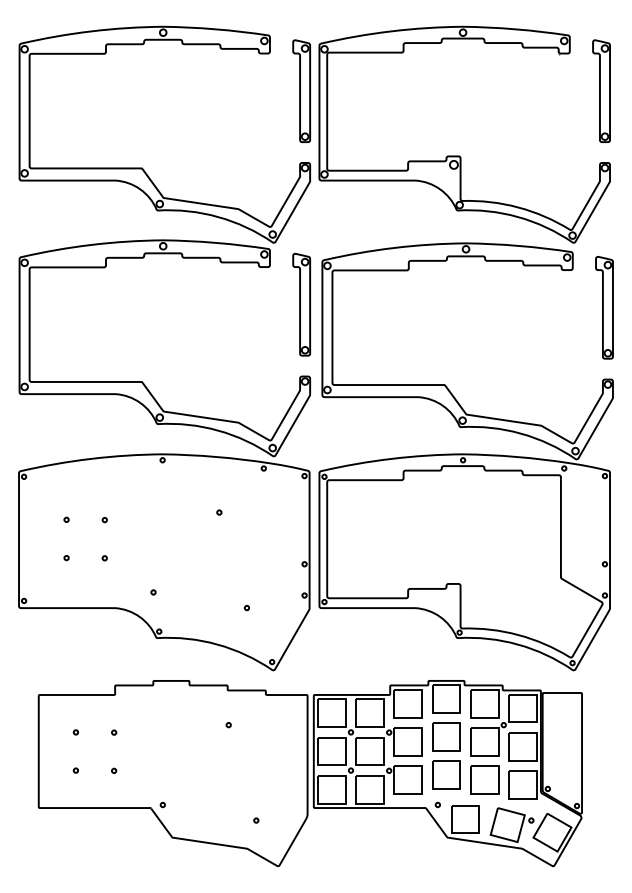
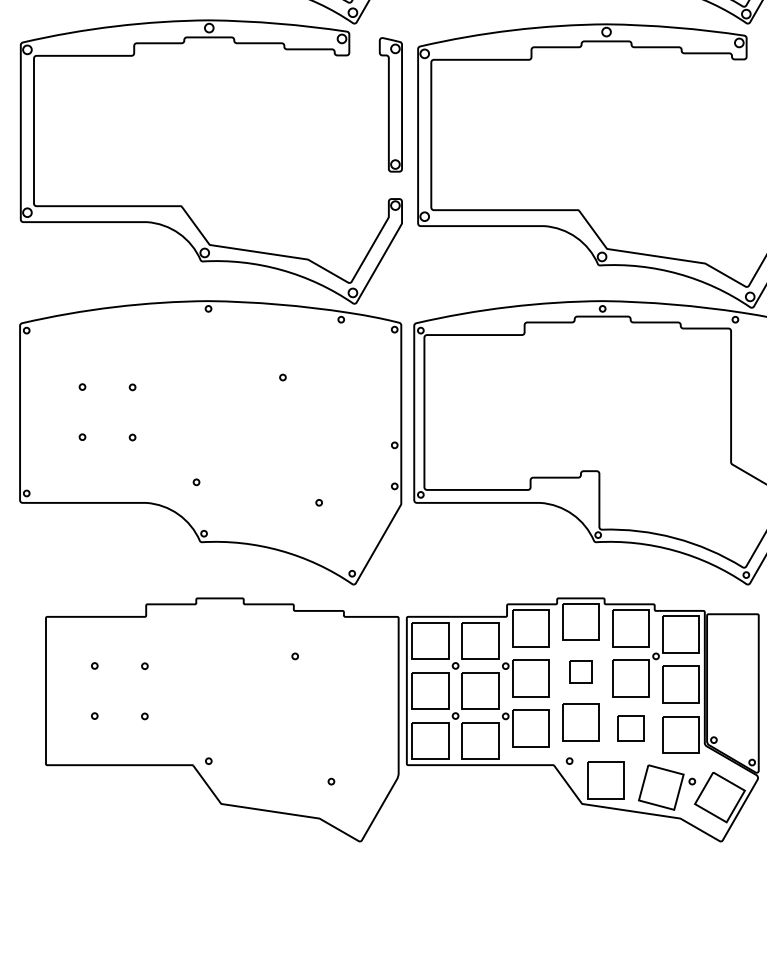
part: (446, 736) -> (580, 671), size x0.6
part: (484, 779) -> (630, 727), size x0.7

